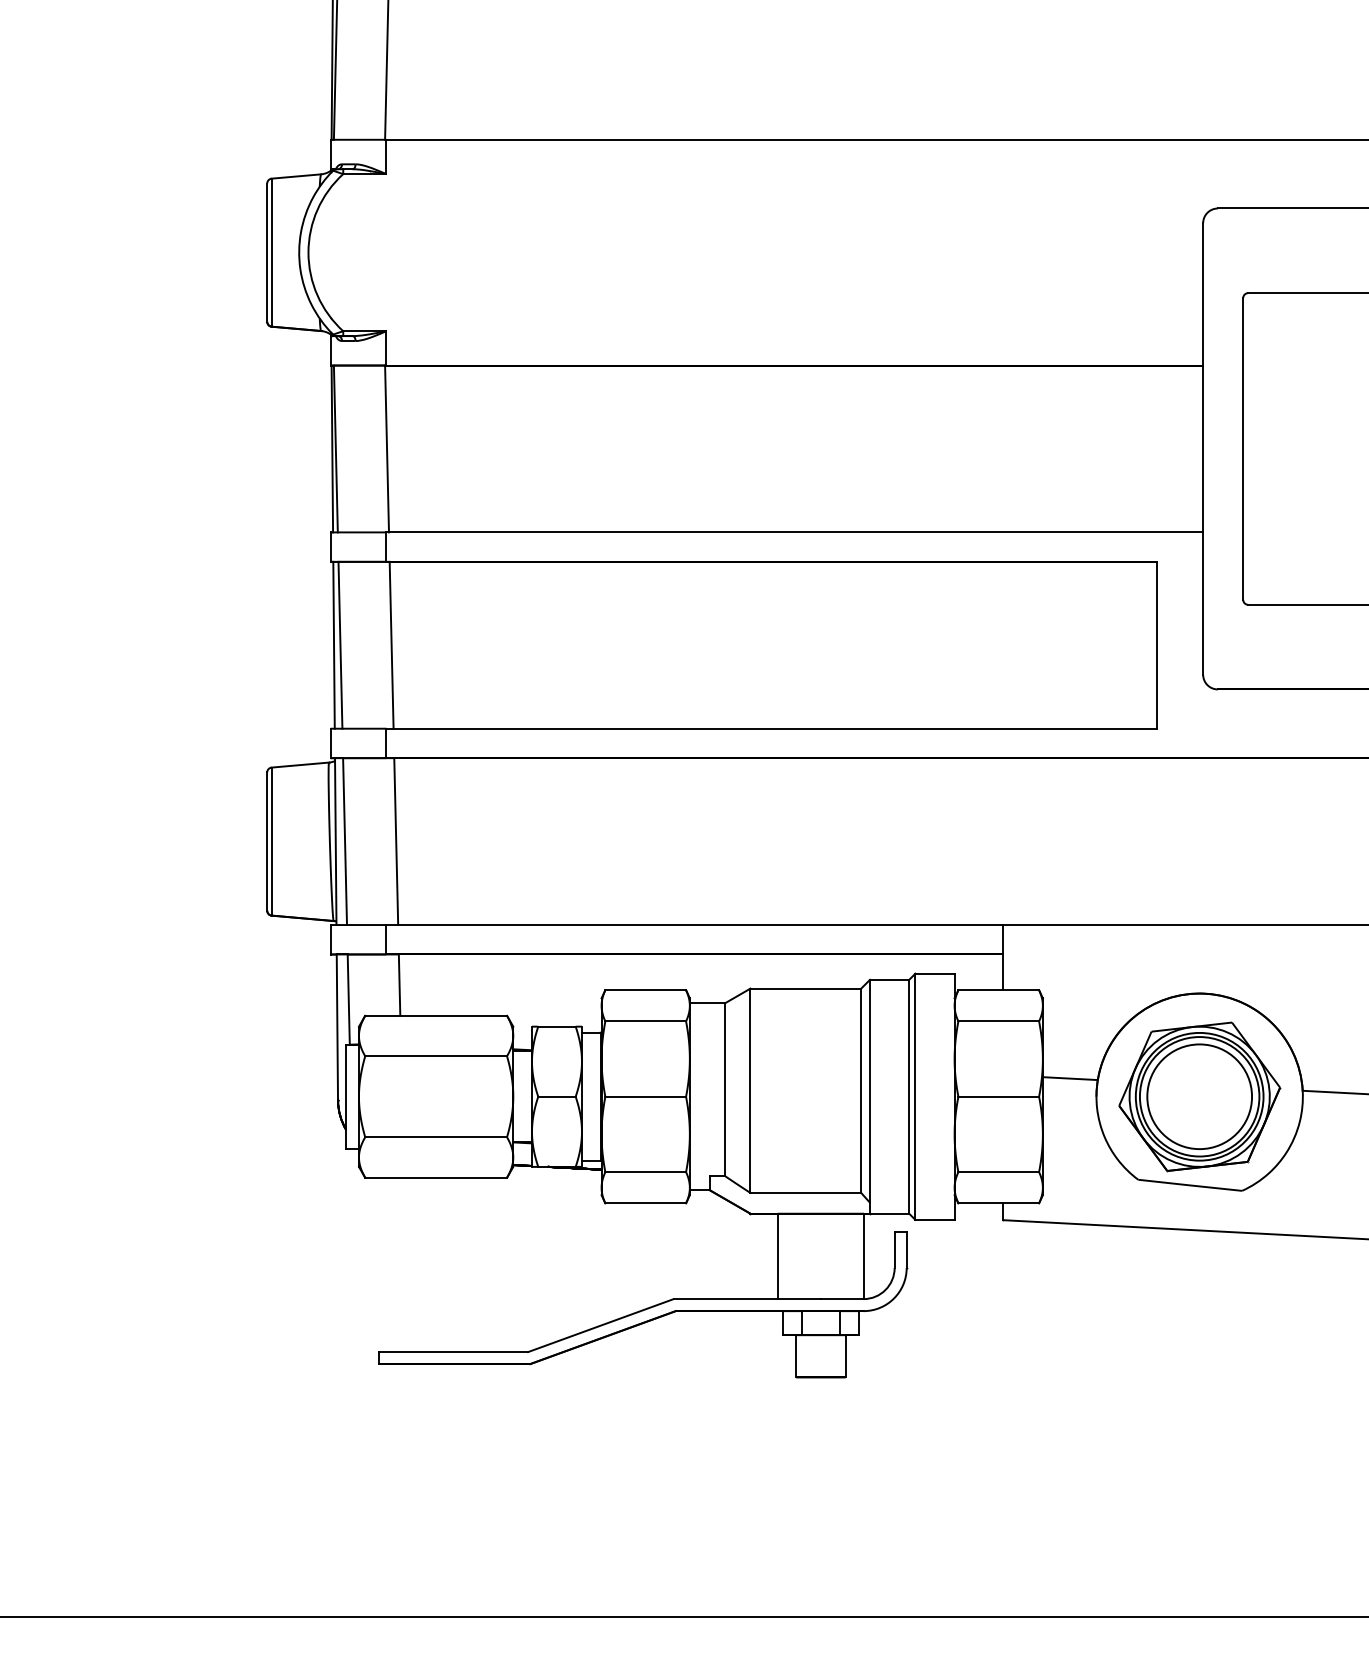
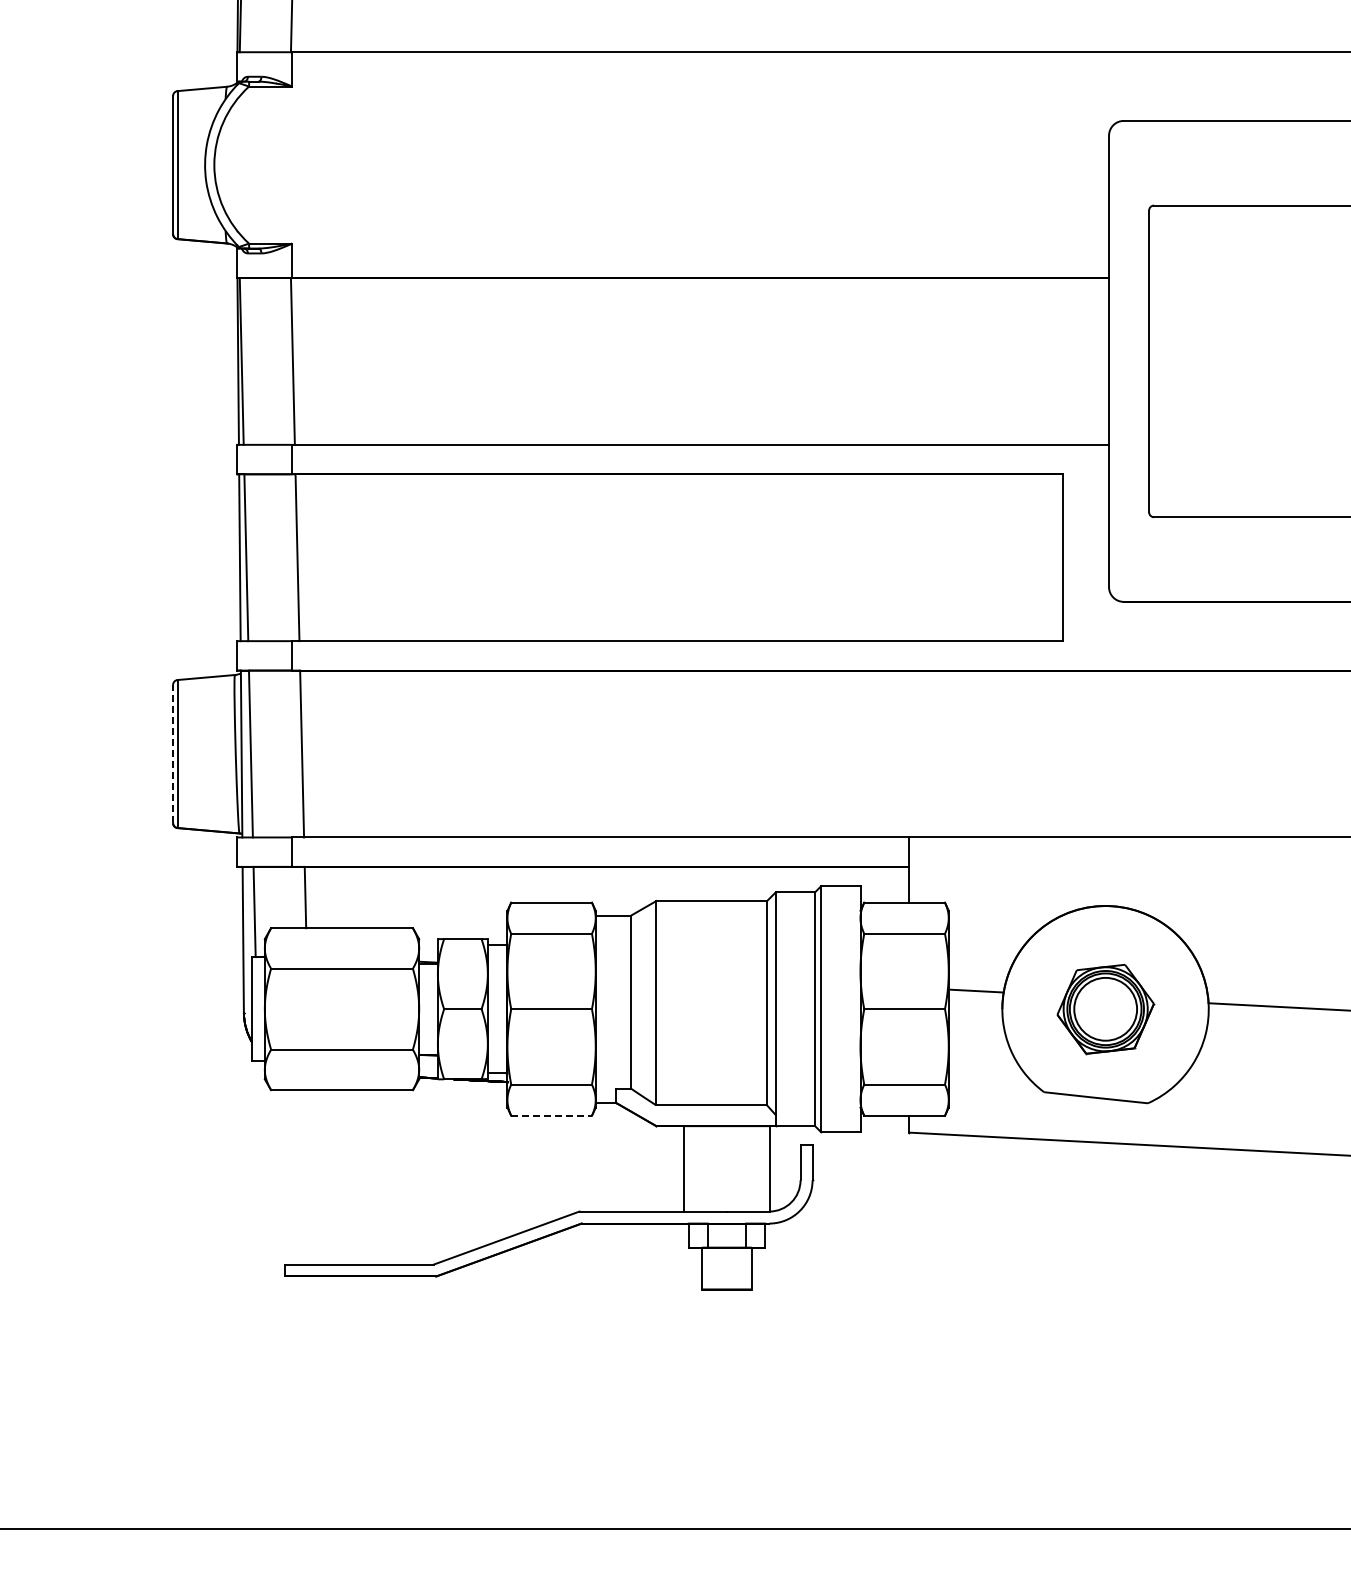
line: (267, 841) -> (173, 753), solid -> dashed
part: (1199, 1096) -> (1105, 1008), size x0.6
line: (646, 1203) -> (552, 1115), solid -> dashed

